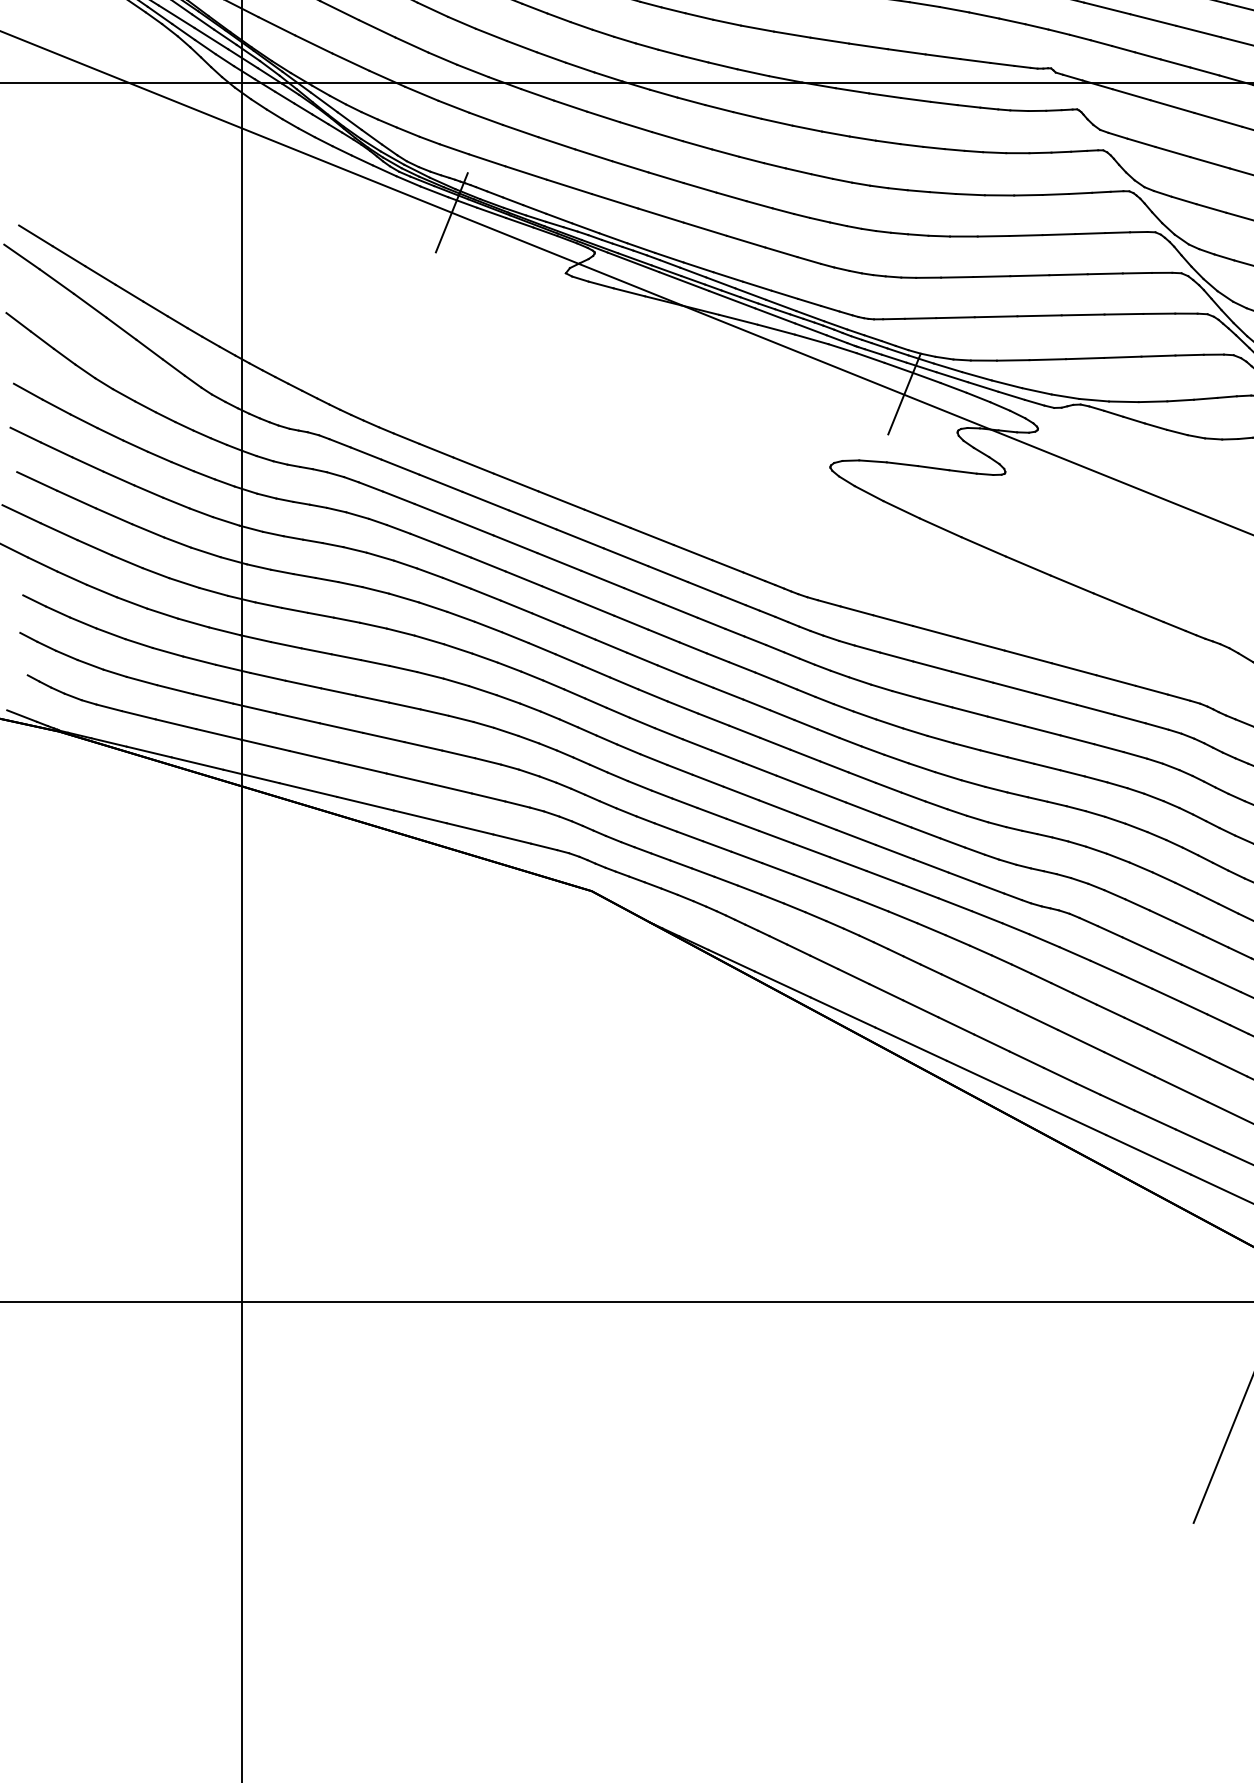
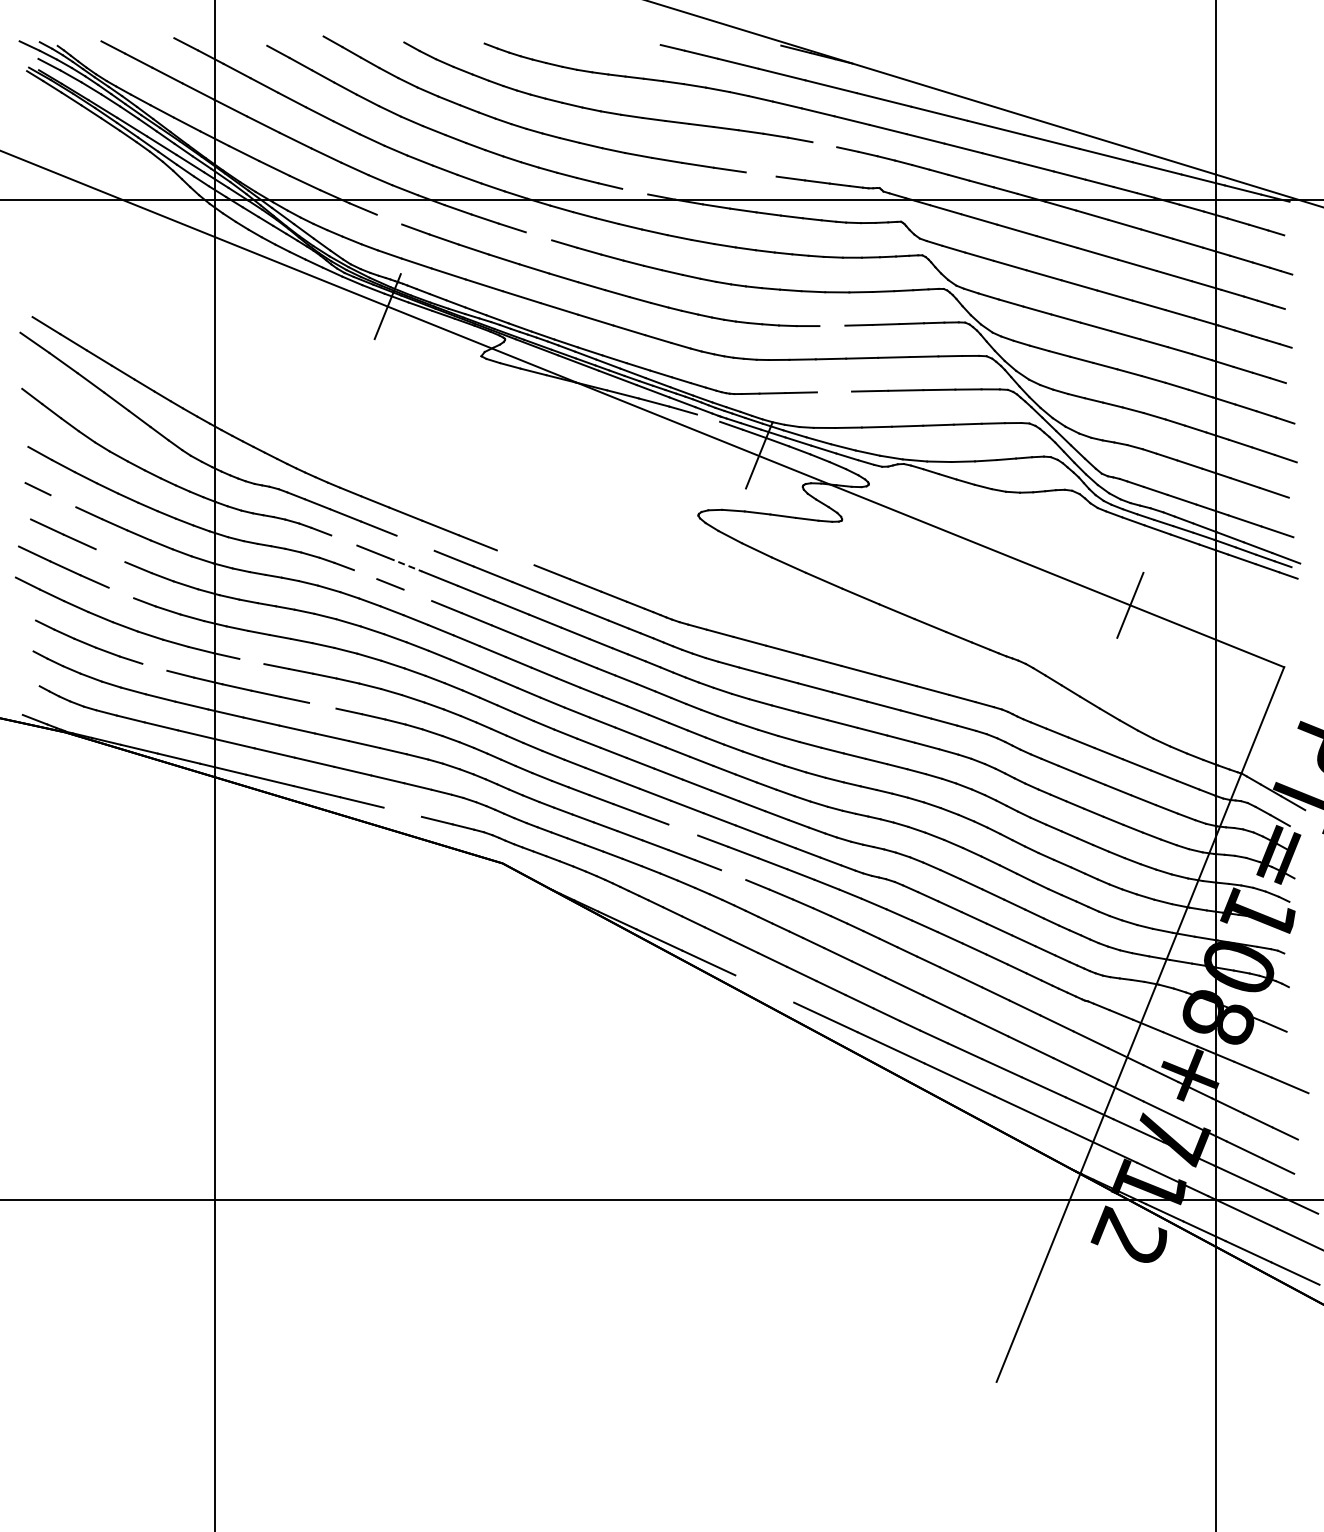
line: (983, 15) -> (824, 144), removed
line: (905, 51) -> (760, 174), removed
line: (753, 72) -> (635, 191), removed
line: (453, 106) -> (389, 219), removed
line: (635, 127) -> (538, 236), removed
line: (993, 235) -> (832, 325), removed
line: (996, 316) -> (834, 391), removed
line: (842, 347) -> (708, 417), removed
line: (56, 450) -> (63, 501), removed
line: (399, 497) -> (344, 540), removed
line: (485, 500) -> (415, 542), removed
line: (114, 516) -> (110, 555), removed
line: (607, 518) -> (515, 557), removed
line: (473, 526) -> (405, 564), solid -> dashed
line: (424, 539) -> (365, 574), removed
line: (127, 561) -> (121, 592), removed
line: (488, 564) -> (417, 595), removed
line: (285, 645) -> (251, 661), removed
line: (167, 651) -> (154, 666), removed
line: (372, 698) -> (322, 705), removed
line: (469, 827) -> (402, 811), removed
line: (812, 849) -> (683, 829), removed
line: (873, 905) -> (733, 875), removed
line: (910, 1043) -> (764, 988), removed

